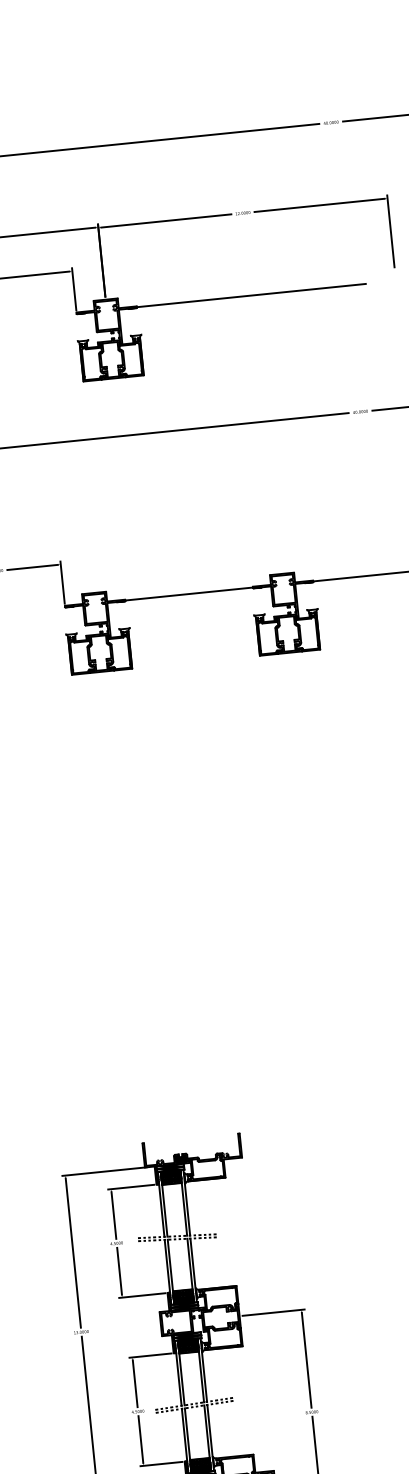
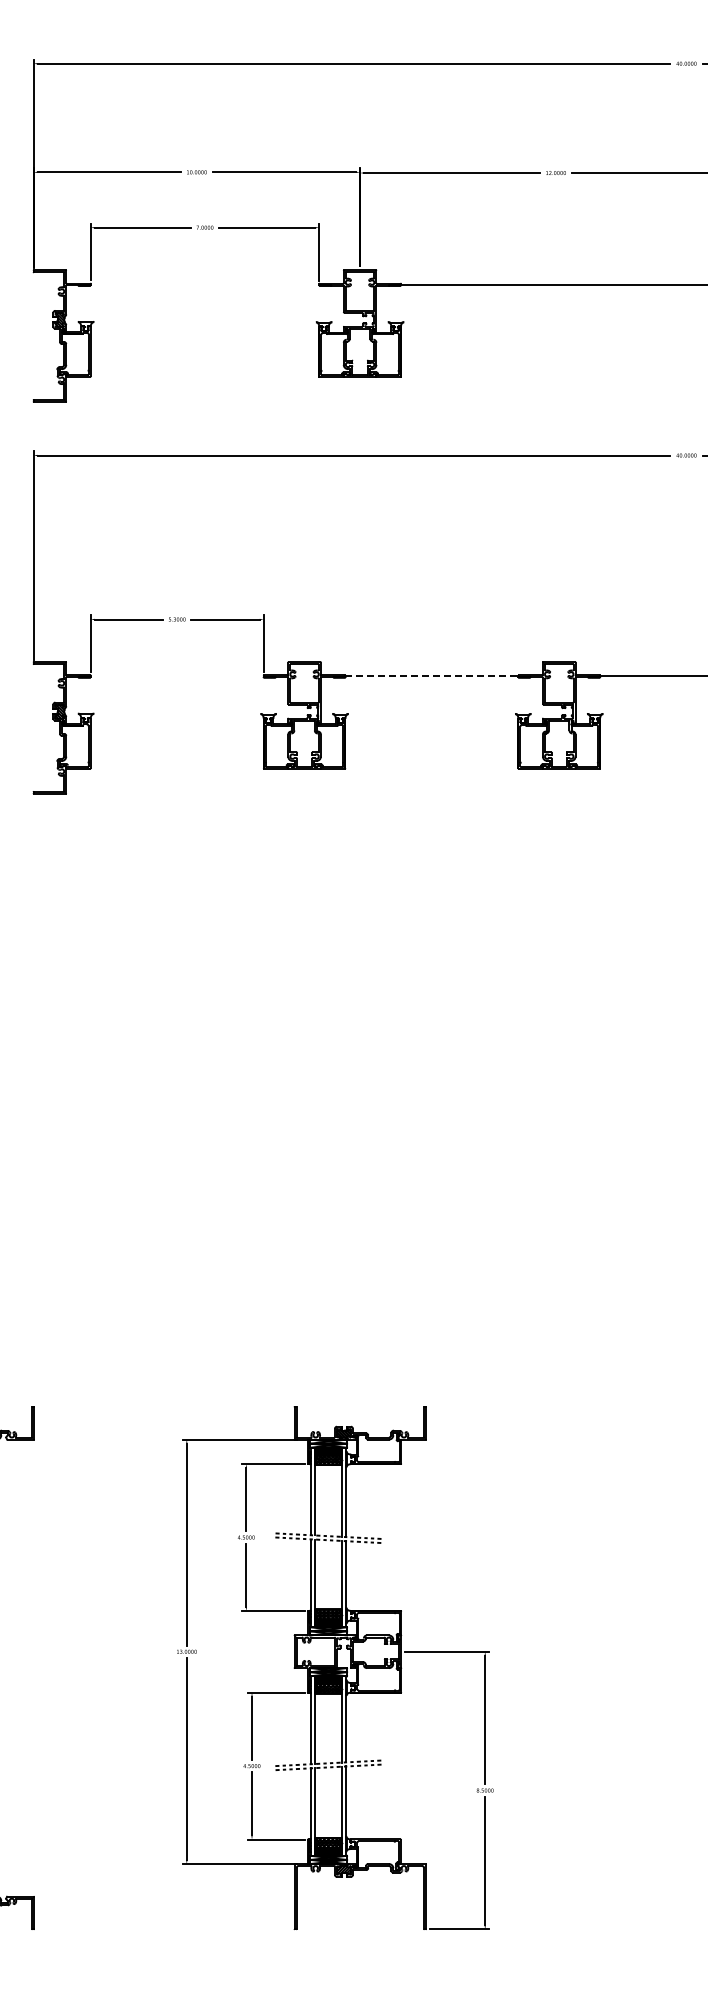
line: (188, 594) -> (431, 676), solid -> dashed

